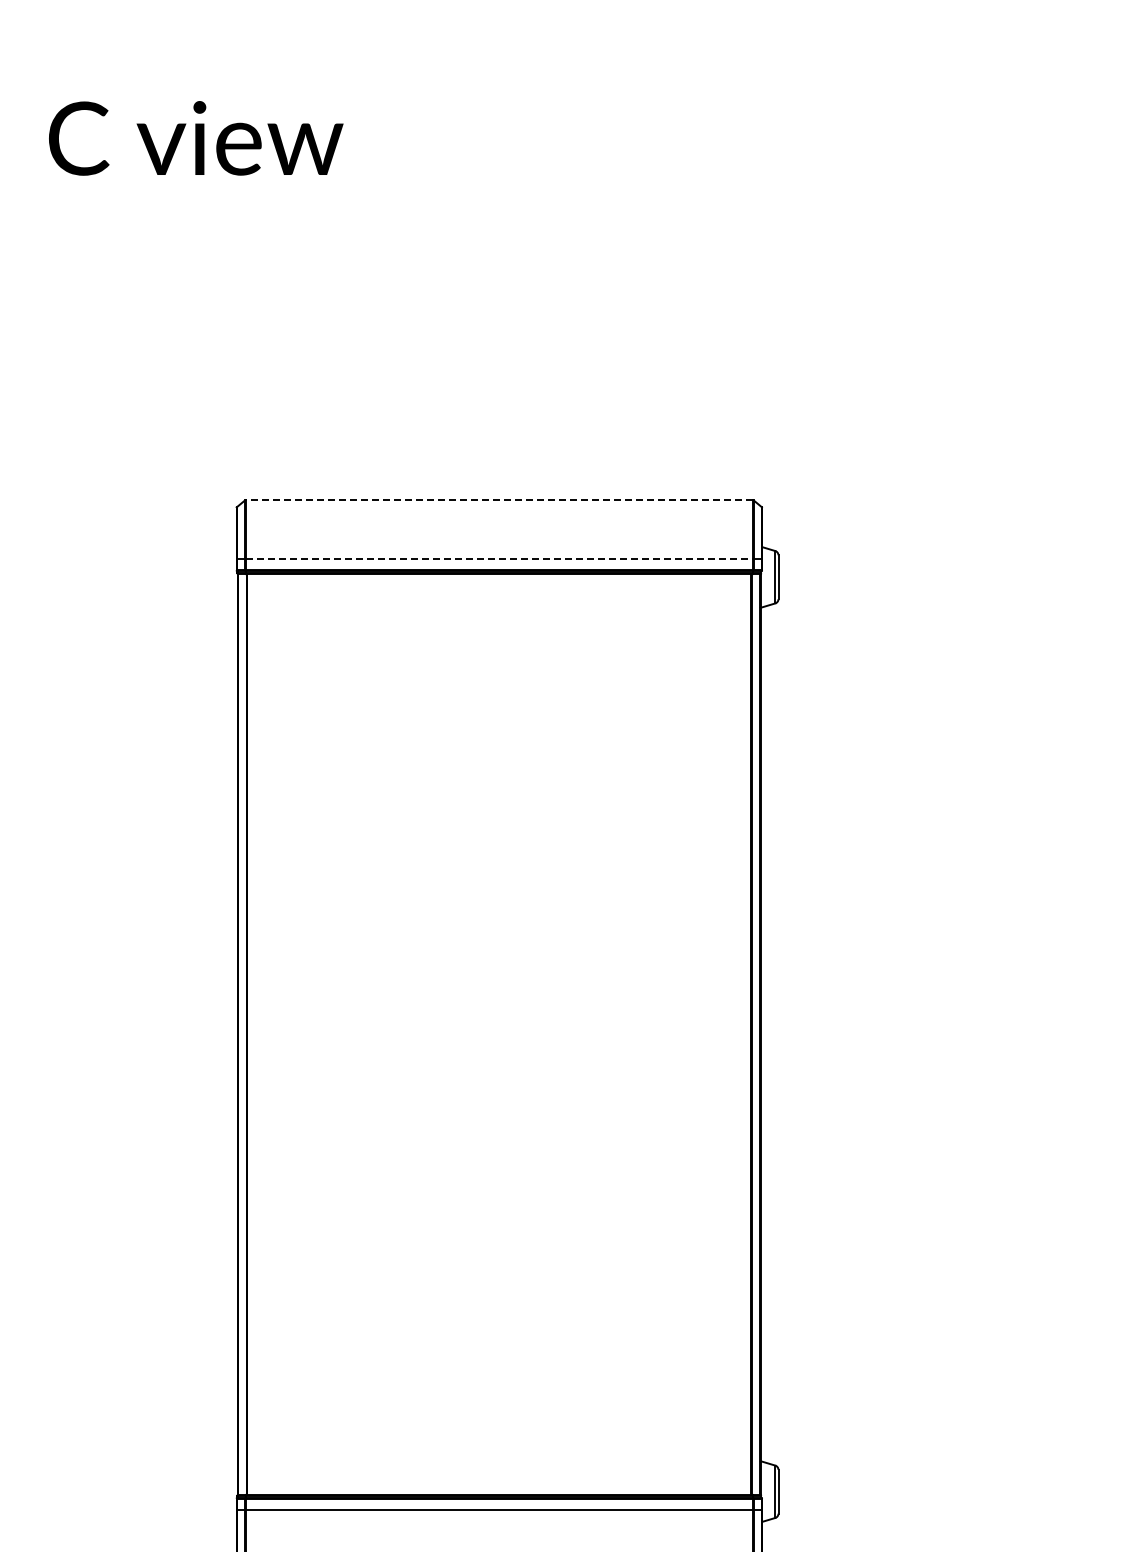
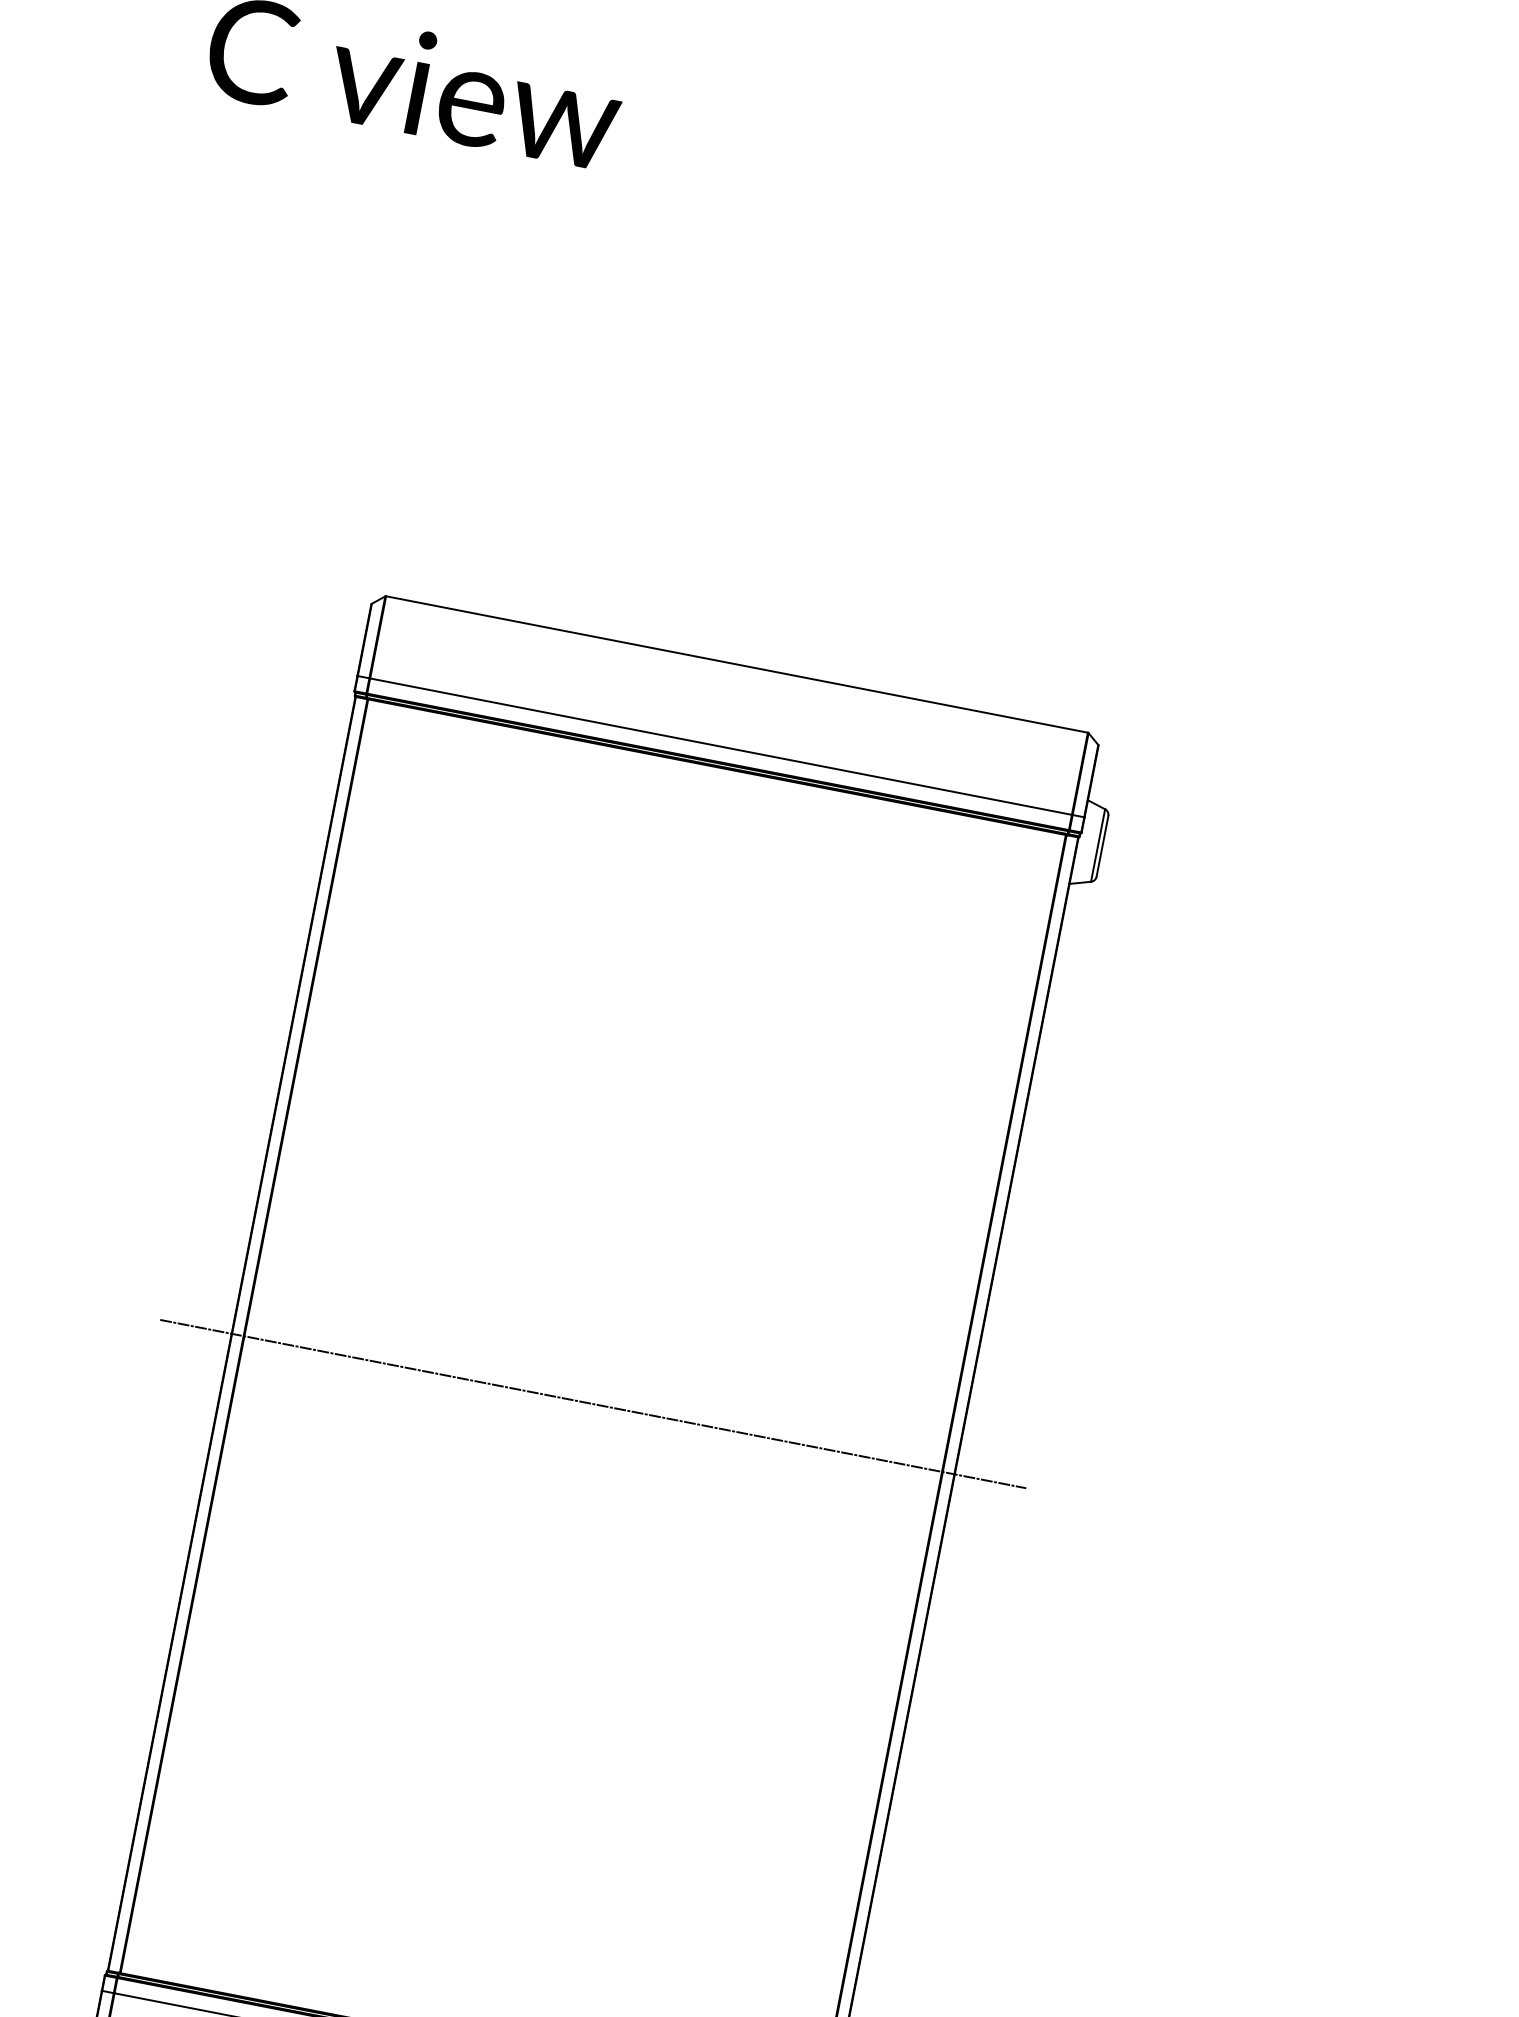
line: (499, 500) -> (737, 665), dashed -> solid
line: (499, 559) -> (721, 746), dashed -> solid
line: (499, 1034) -> (593, 1404), added

